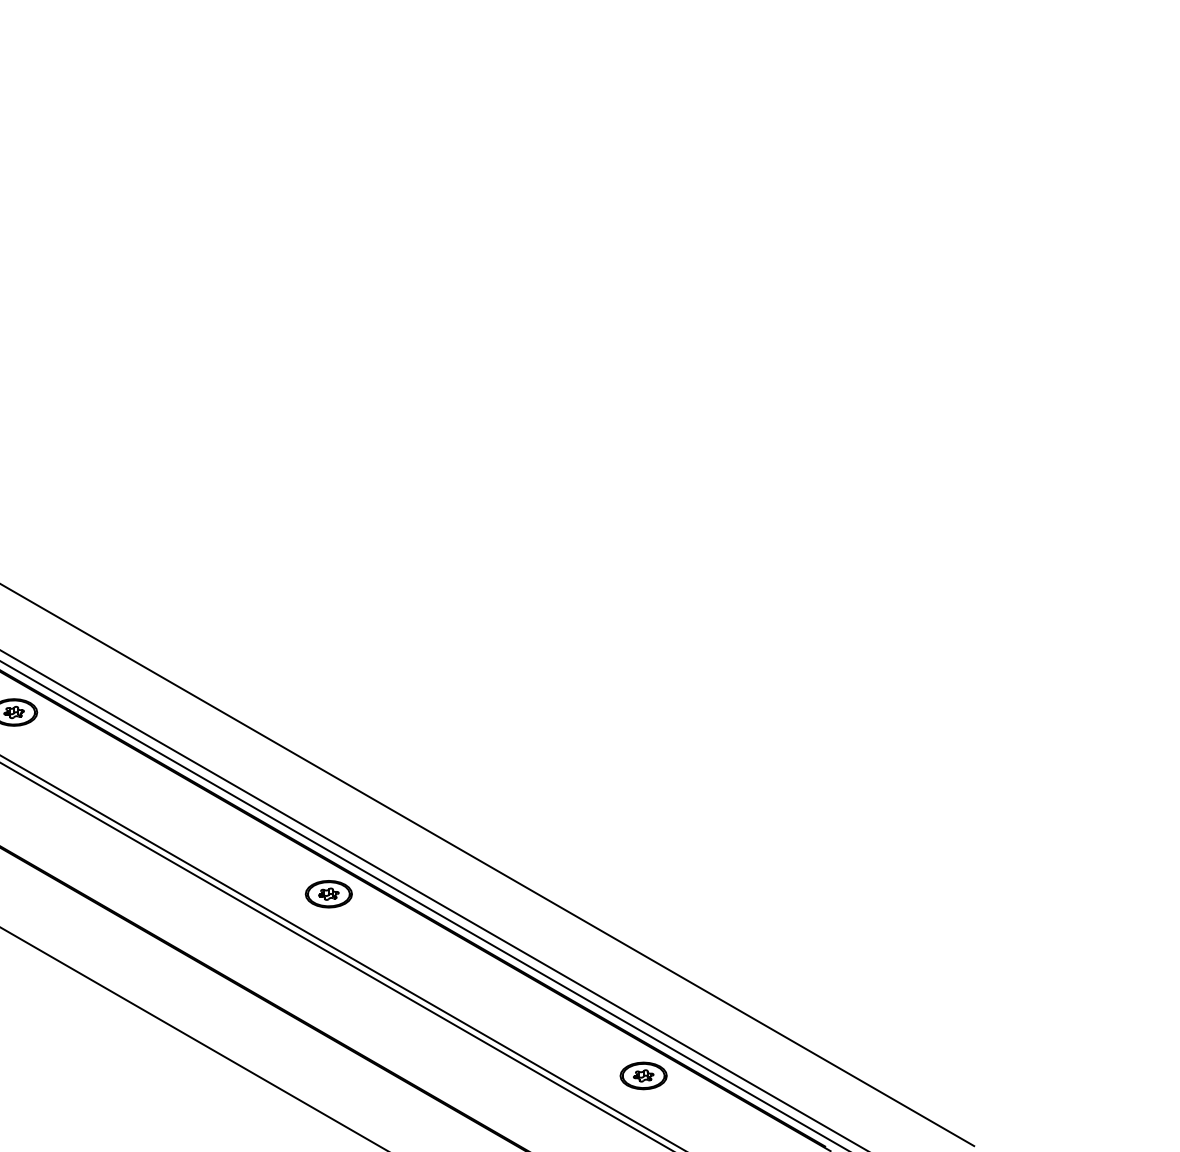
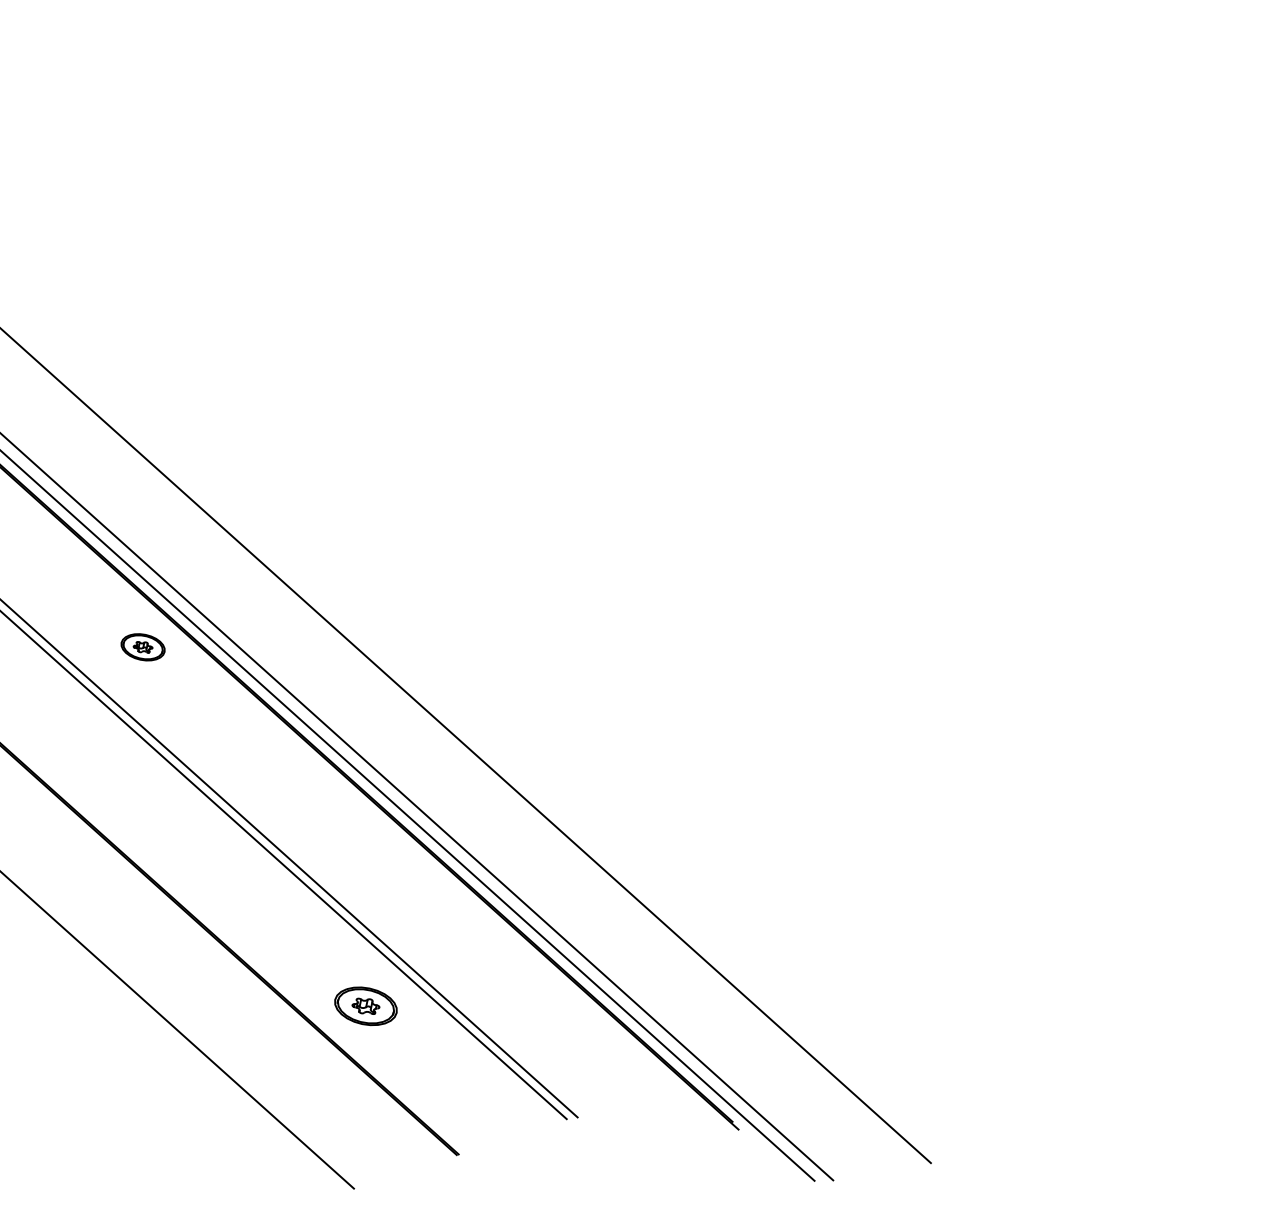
part: (328, 894) -> (142, 647), size x0.7
part: (643, 1075) -> (365, 1005), moved

